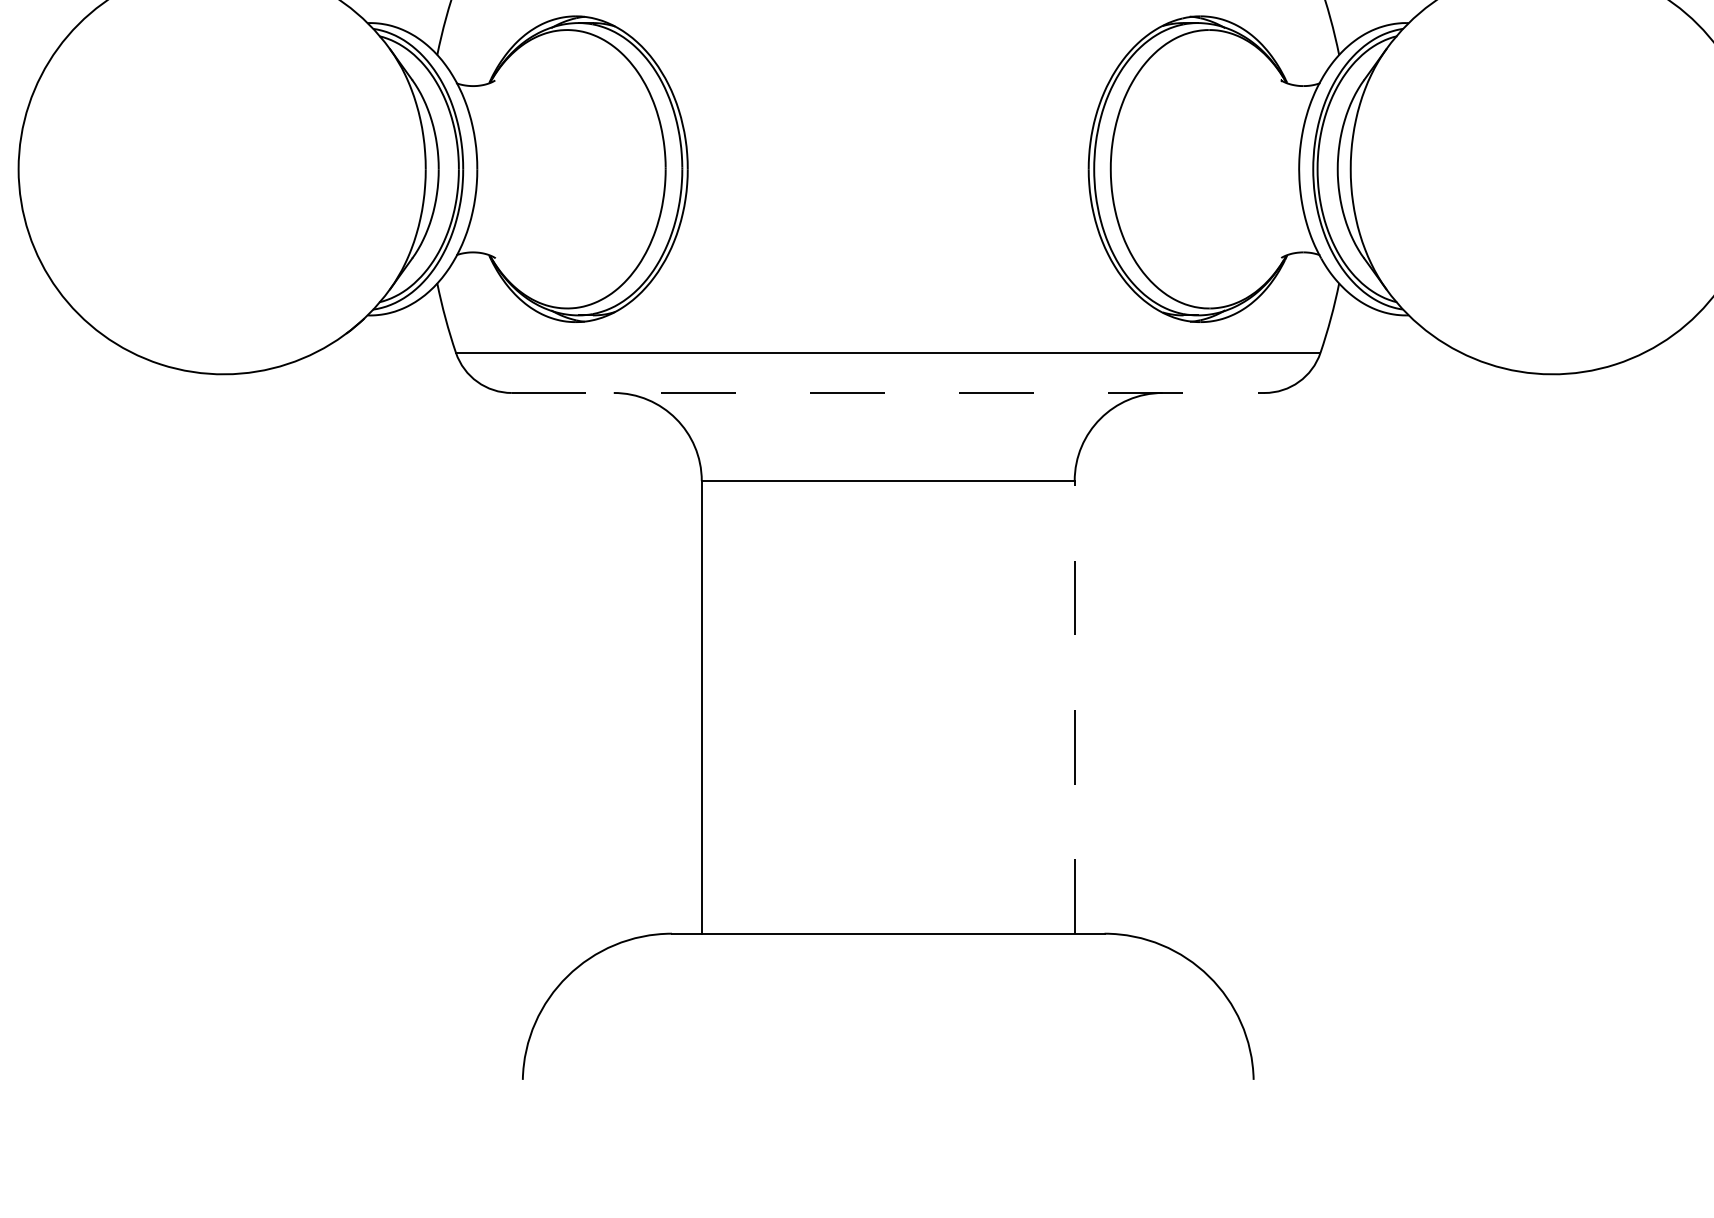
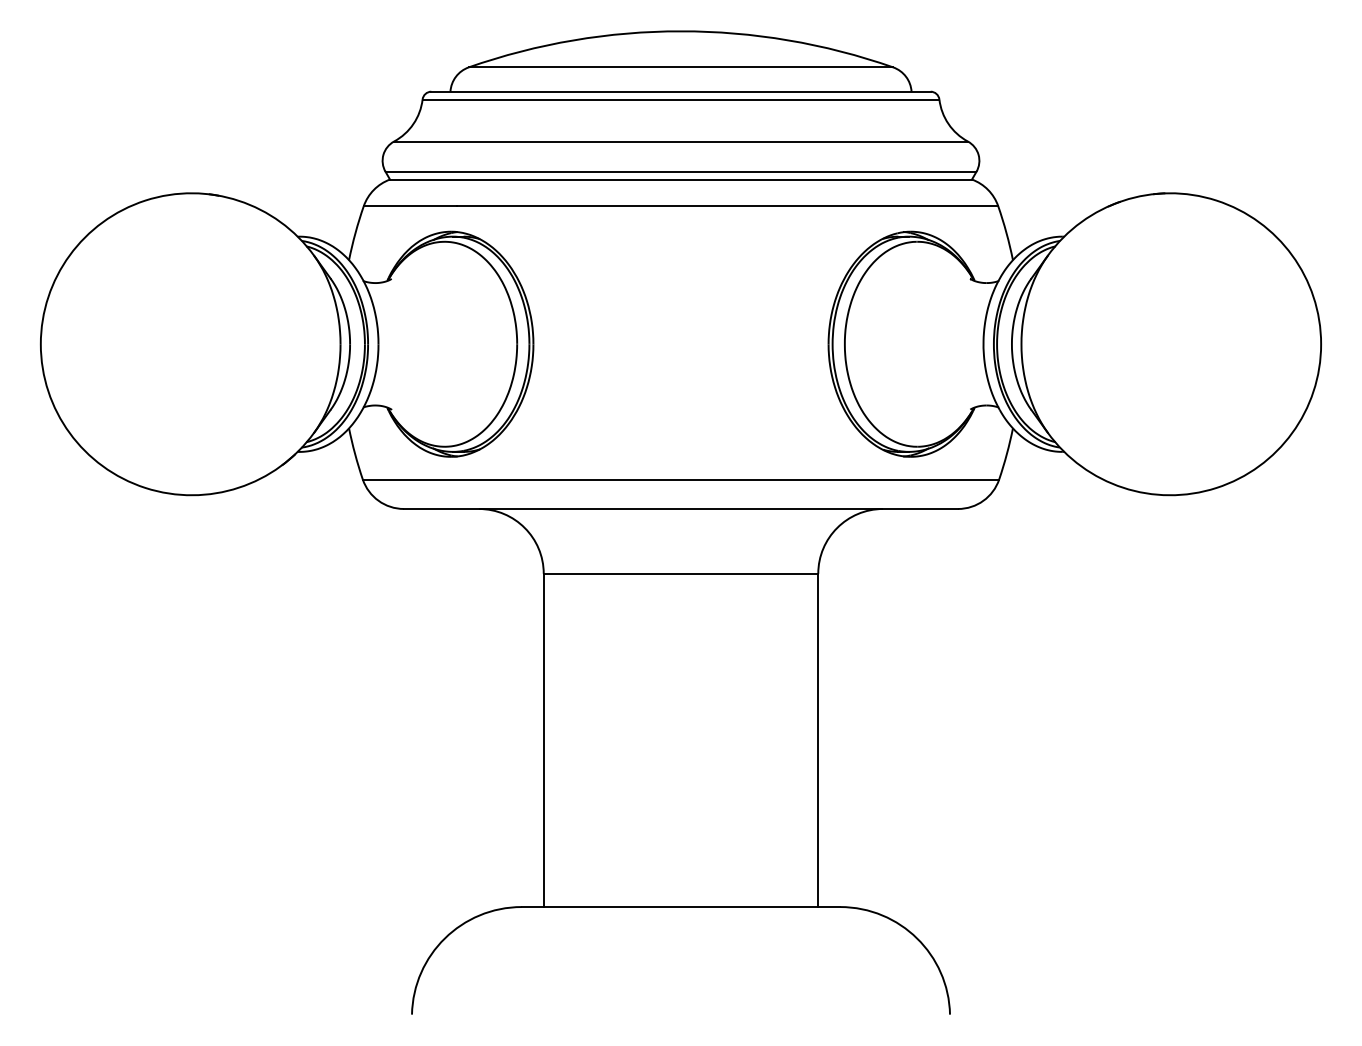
line: (888, 392) -> (681, 508), dashed -> solid
line: (1075, 707) -> (818, 740), dashed -> solid

